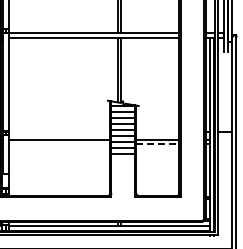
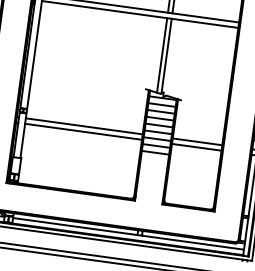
line: (59, 144) -> (83, 132), added
line: (157, 144) -> (196, 147), dashed -> solid

